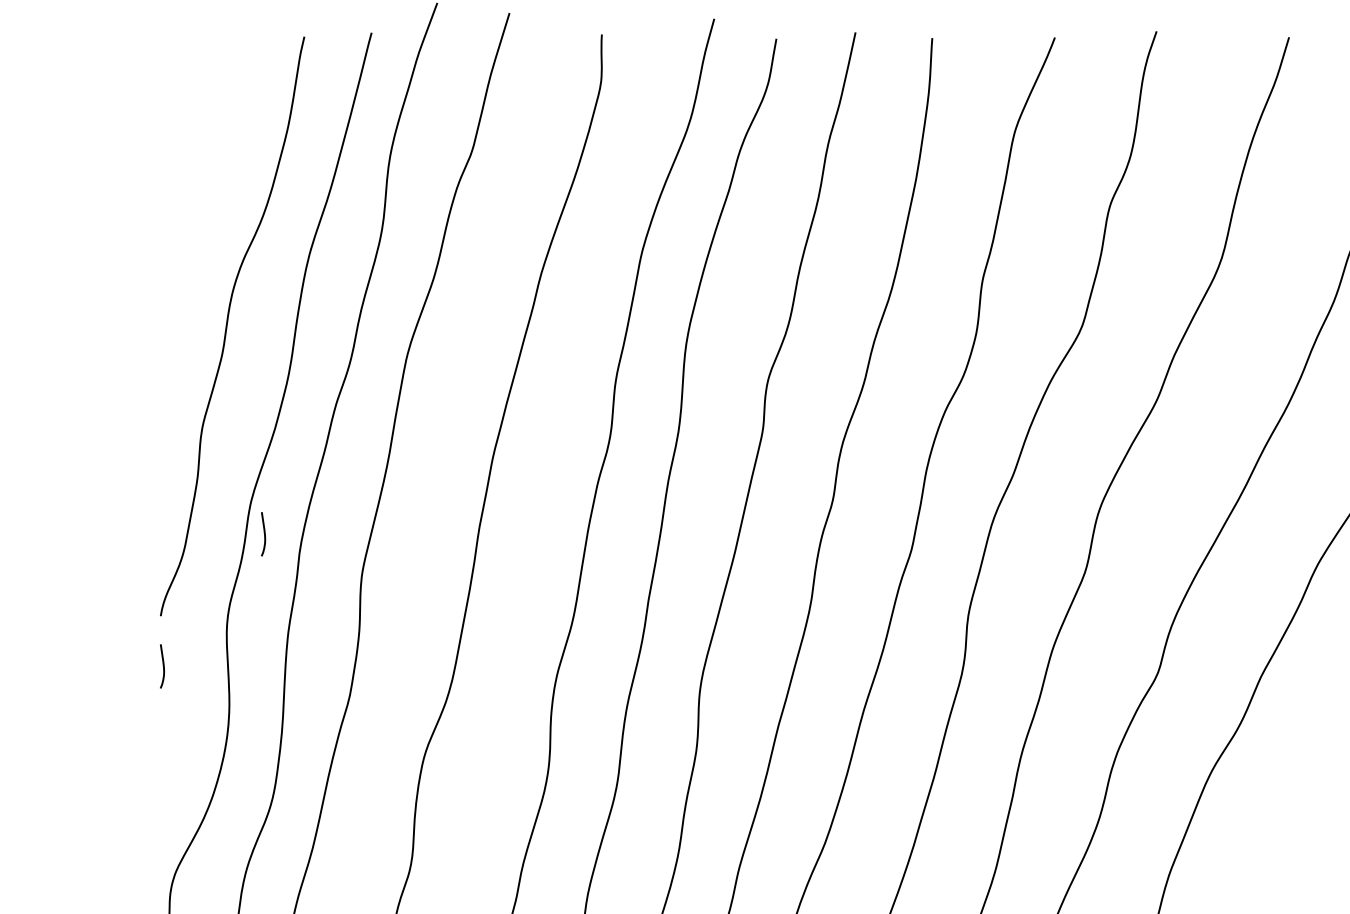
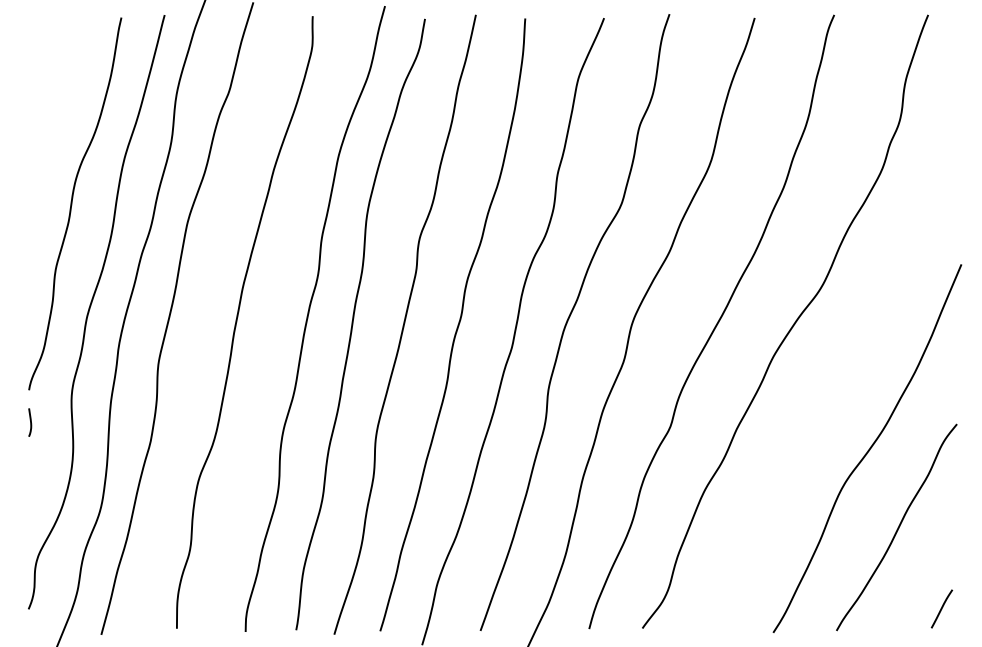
curve: (264, 534) -> (95, 337), removed

